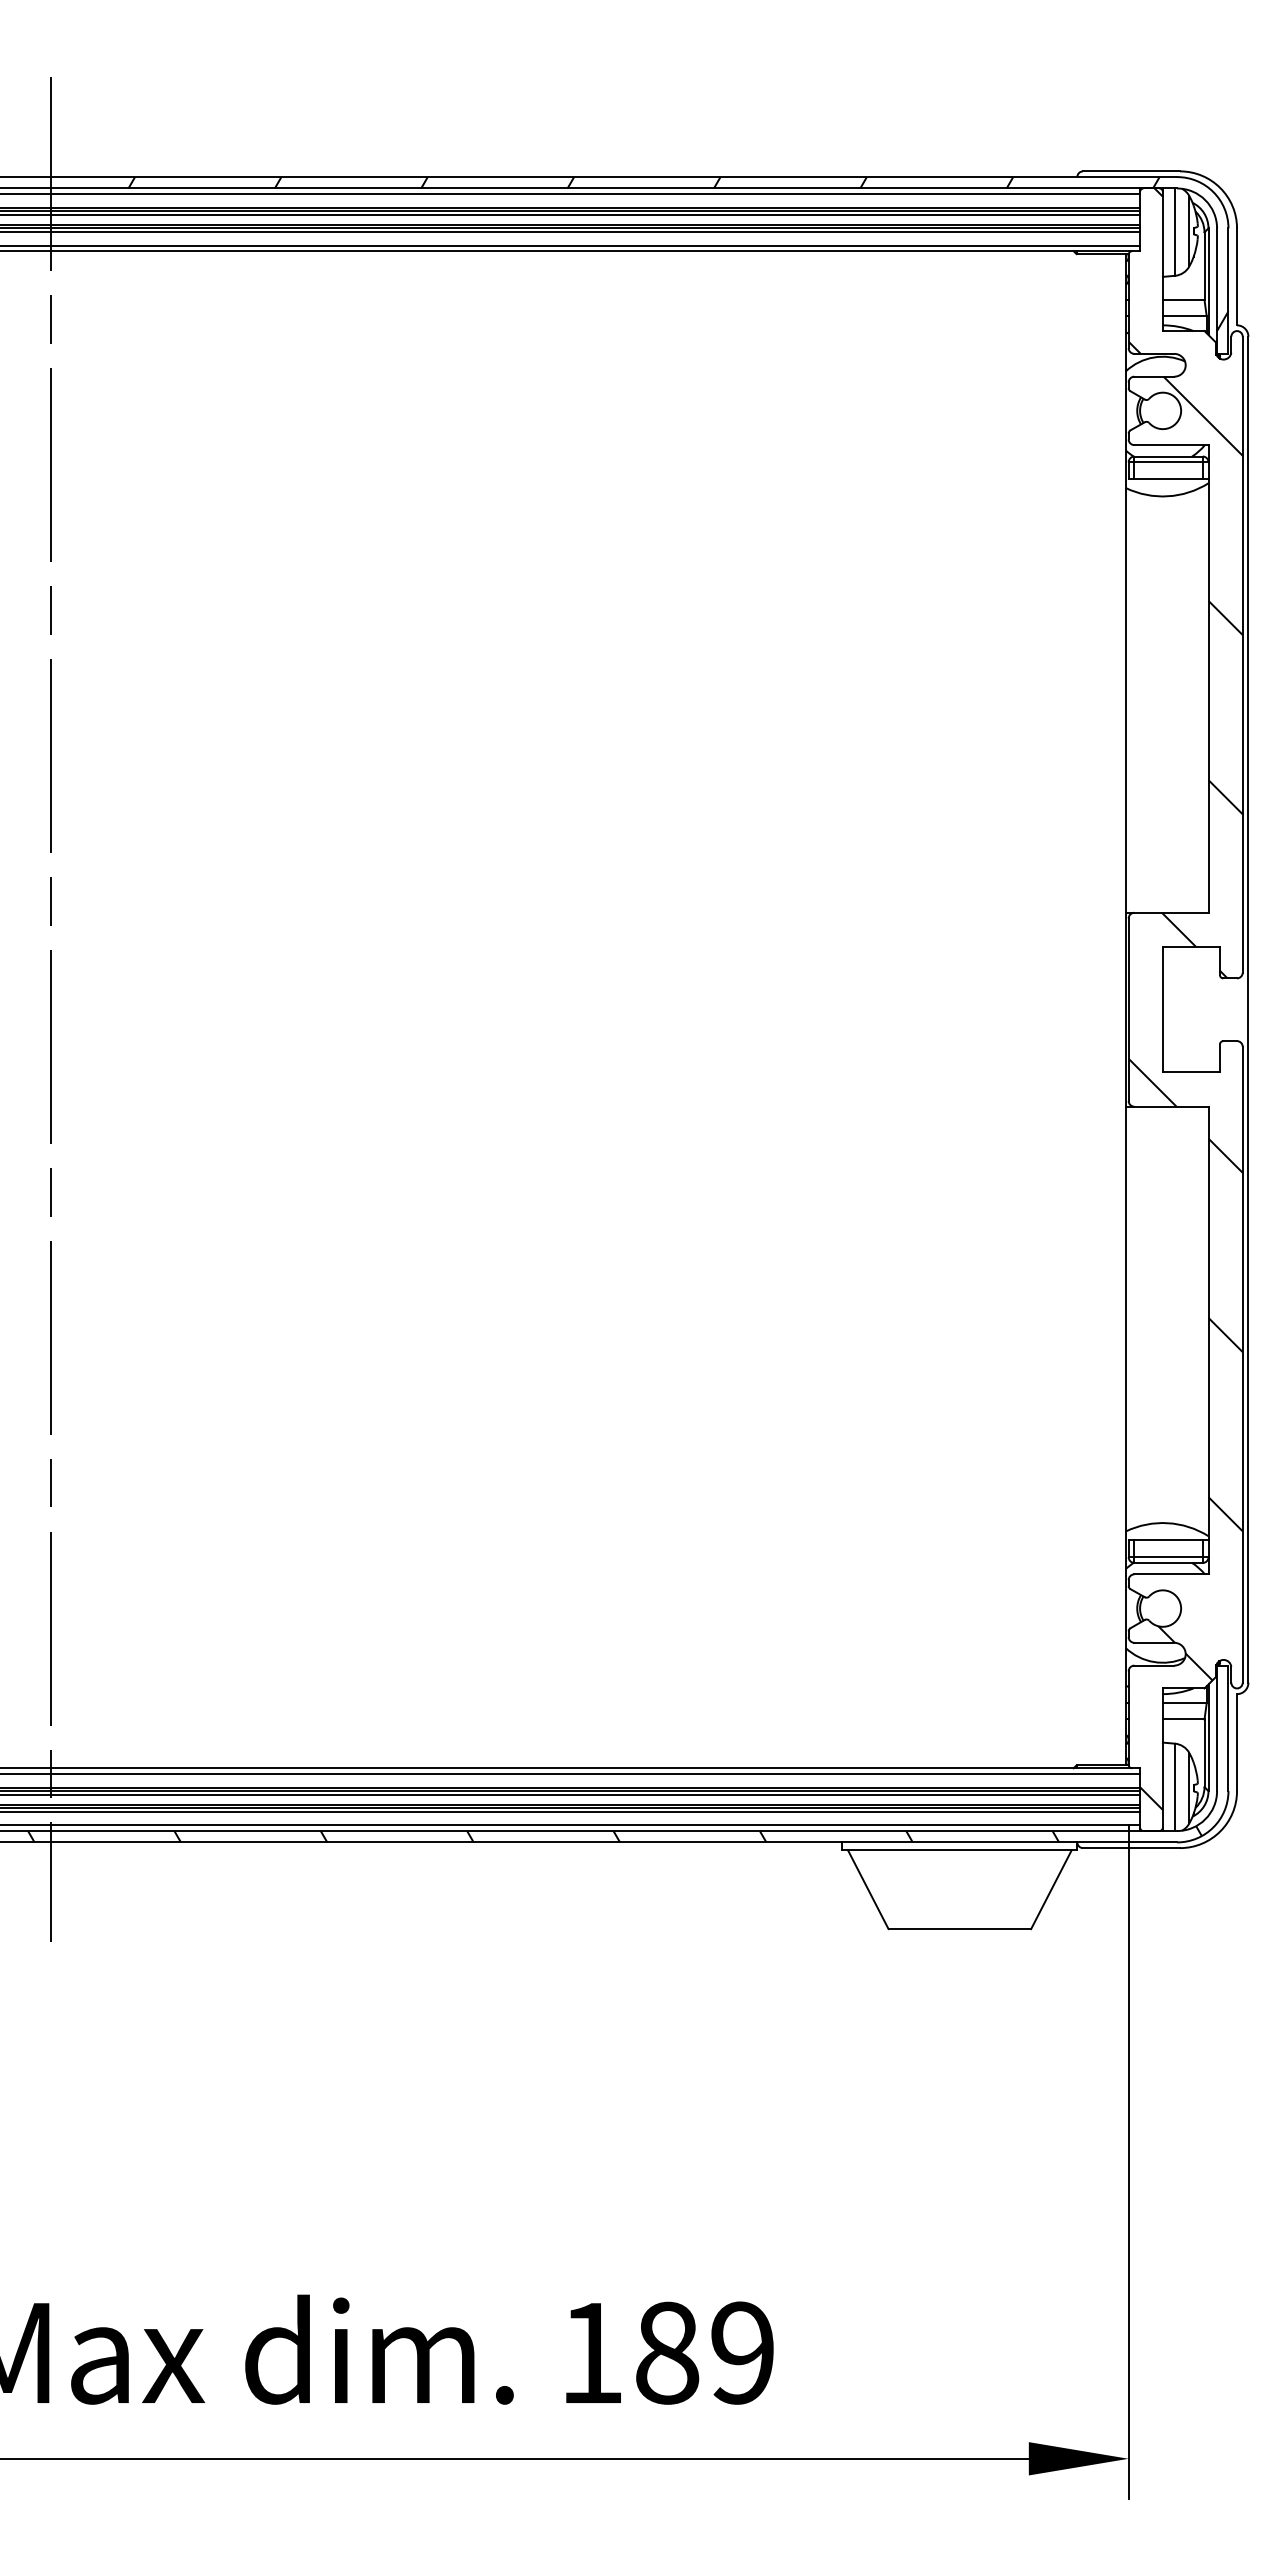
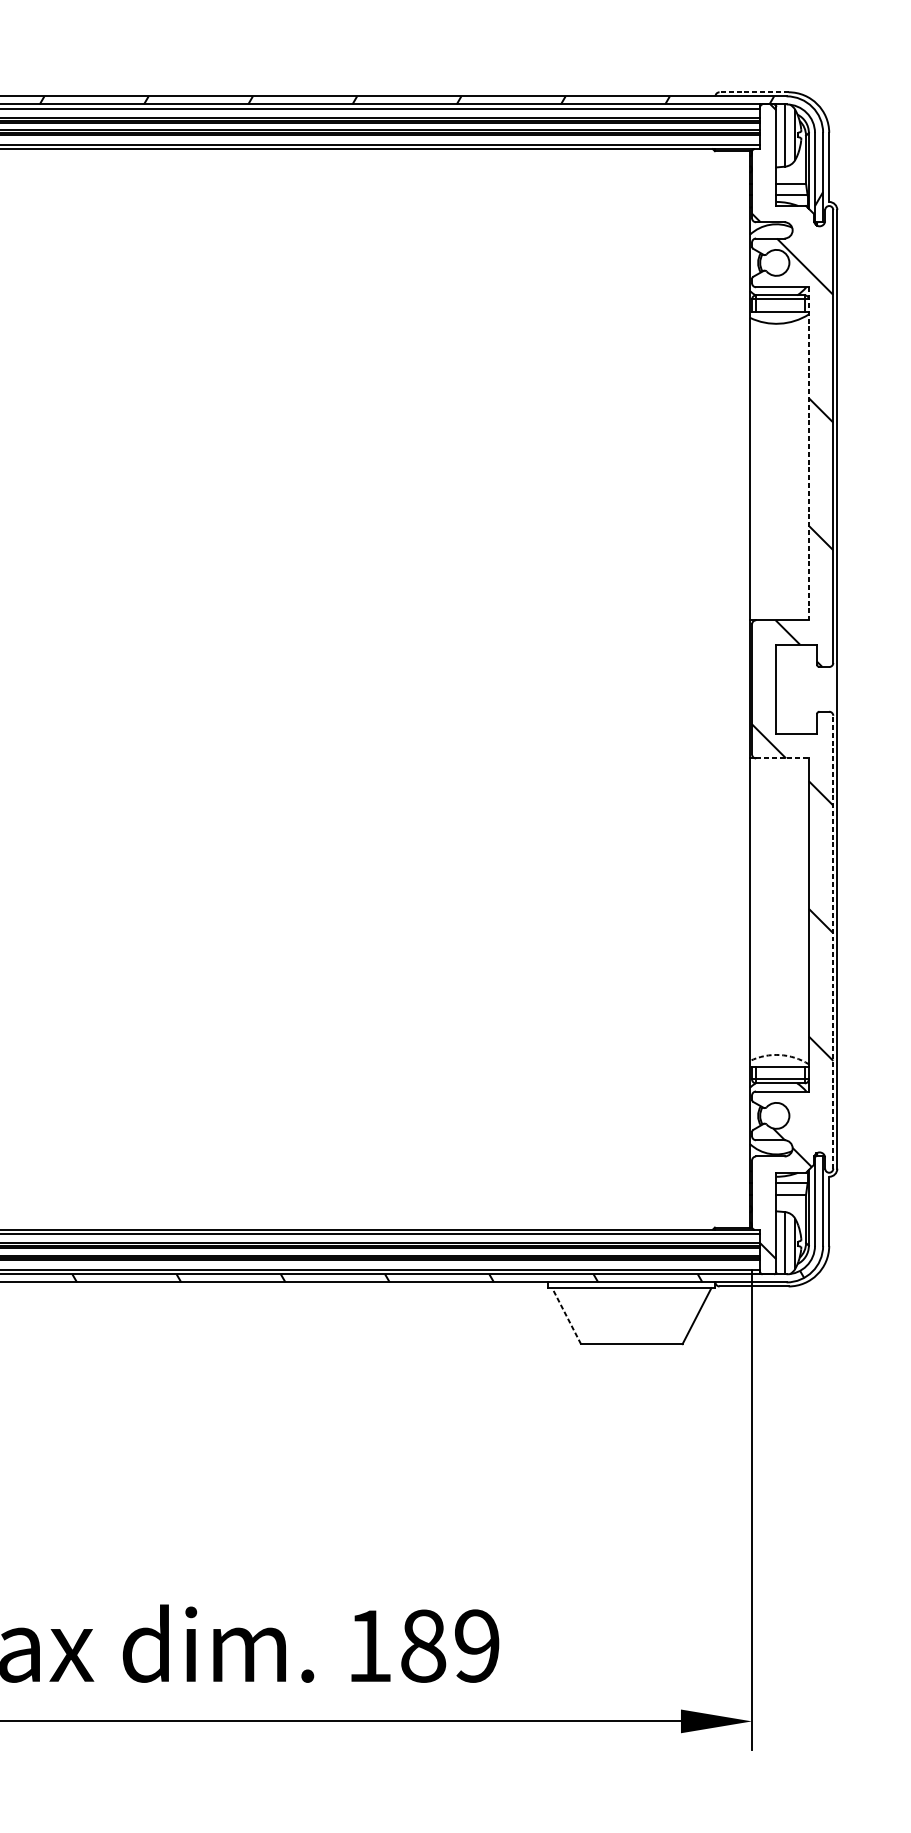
line: (1131, 171) -> (754, 92), solid -> dashed
line: (1208, 678) -> (808, 453), solid -> dashed
line: (1171, 1106) -> (782, 758), solid -> dashed
line: (1242, 1364) -> (833, 942), solid -> dashed
arc: (1167, 1523) -> (779, 1055), solid -> dashed
line: (868, 1889) -> (566, 1315), solid -> dashed

